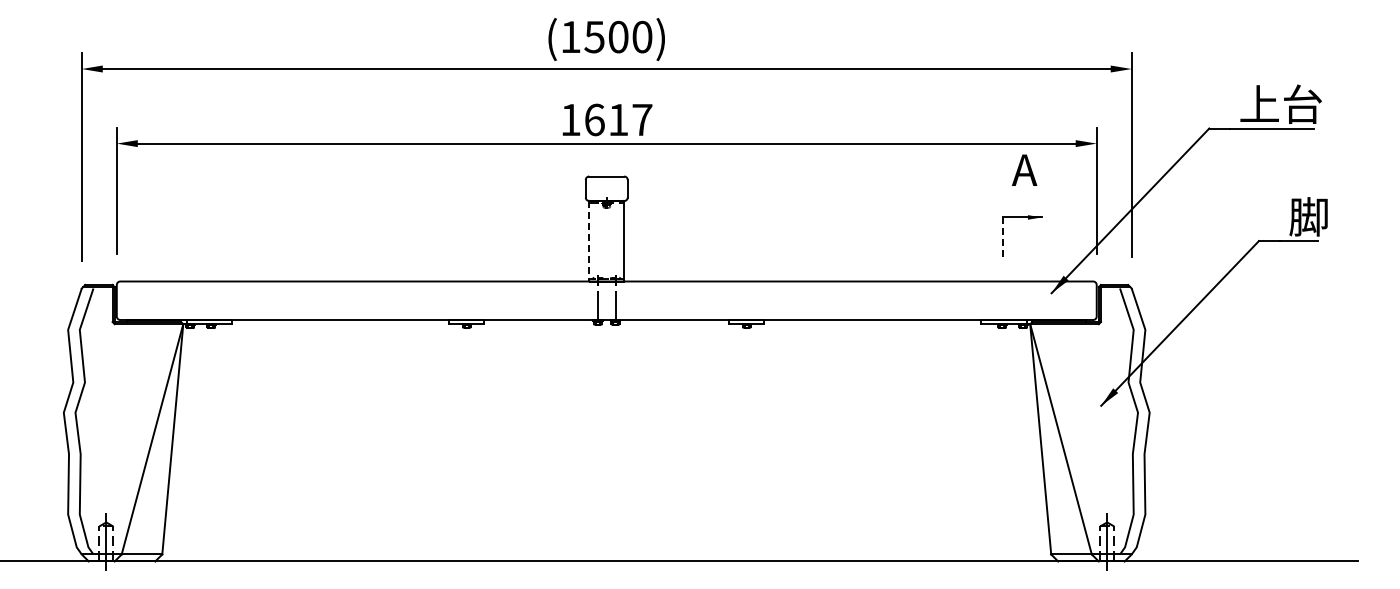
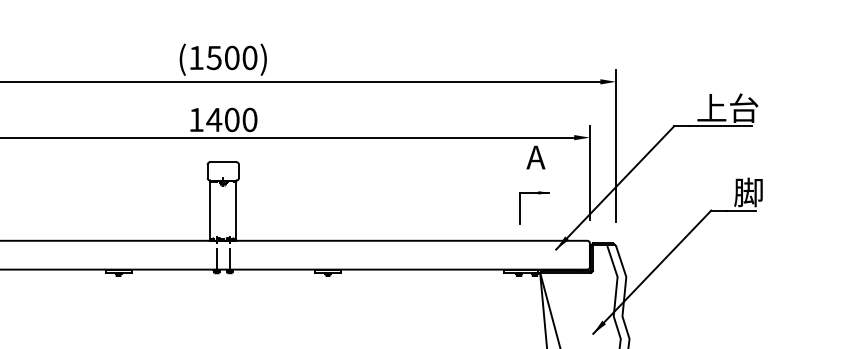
text: (617, 119) -> (231, 119), 1617 -> 1400
line: (1003, 238) -> (520, 208), dashed -> solid
line: (589, 241) -> (210, 210), dashed -> solid

